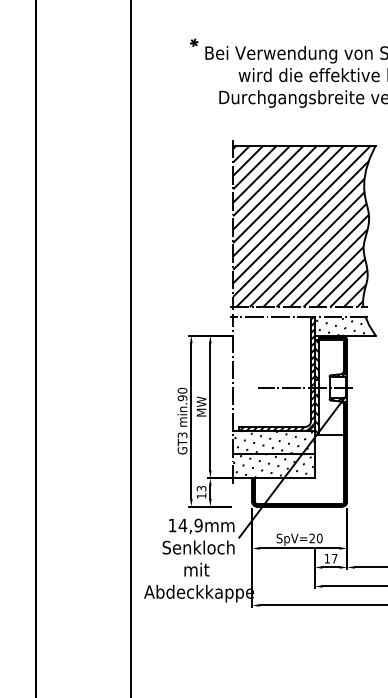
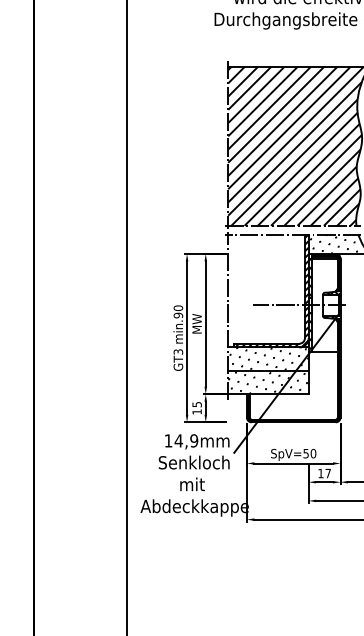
text: (200, 488) -> (196, 404), 13 -> 15
text: (311, 538) -> (305, 453), SpV=20 -> SpV=50

